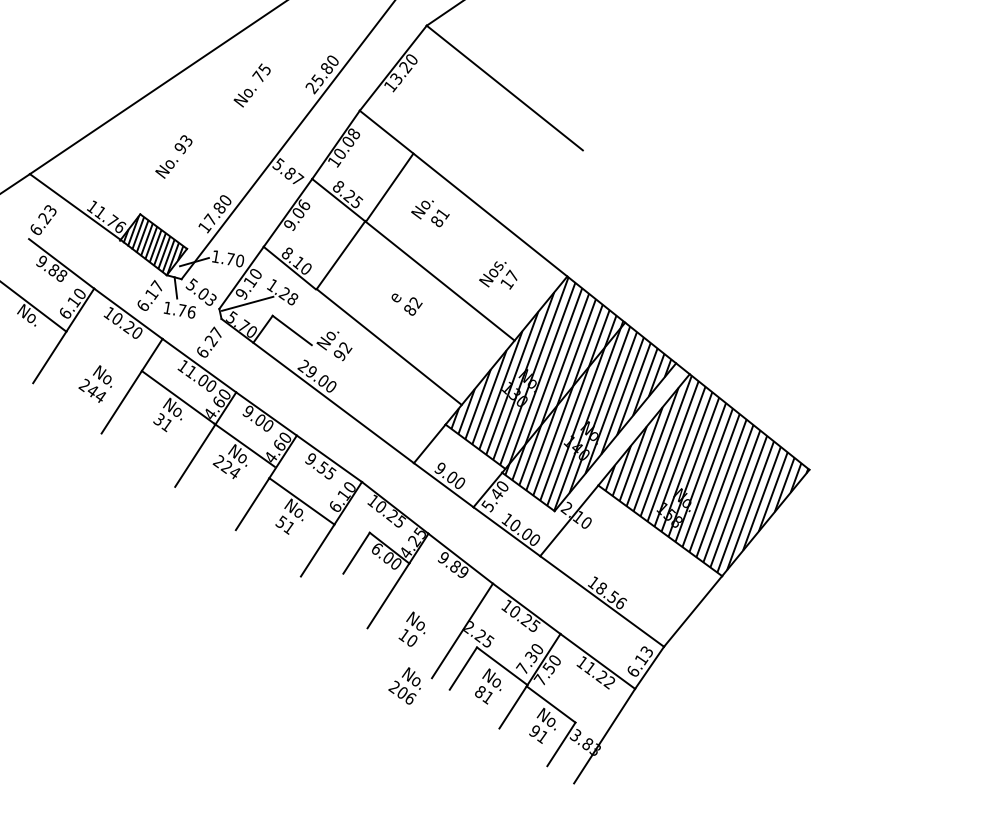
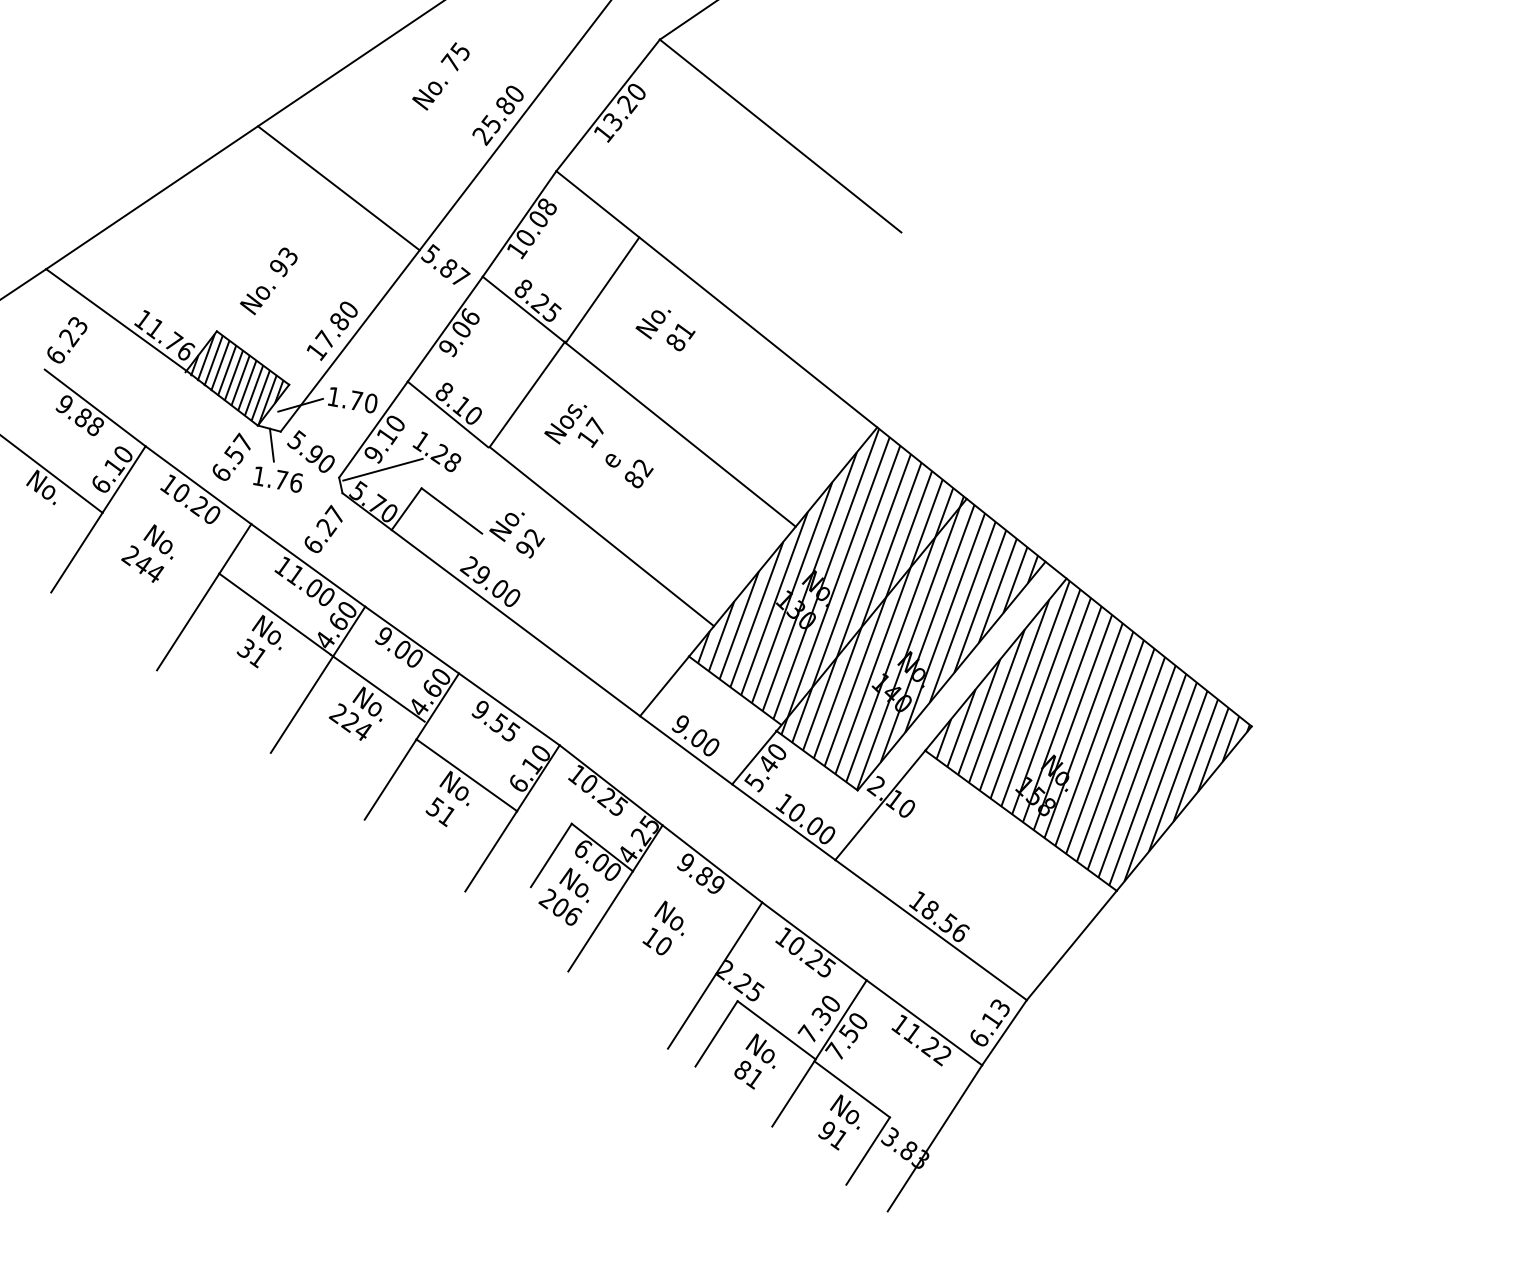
text: (251, 85) -> (439, 76), moved
line: (218, 121) -> (337, 187), added
text: (173, 156) -> (268, 280), moved
text: (498, 275) -> (574, 425), moved
text: (151, 294) -> (234, 455), 6.17 -> 6.57
text: (206, 296) -> (319, 458), 5.03 -> 5.90
text: (94, 383) -> (146, 552), moved
text: (411, 628) -> (662, 927), moved
text: (404, 685) -> (563, 896), moved

